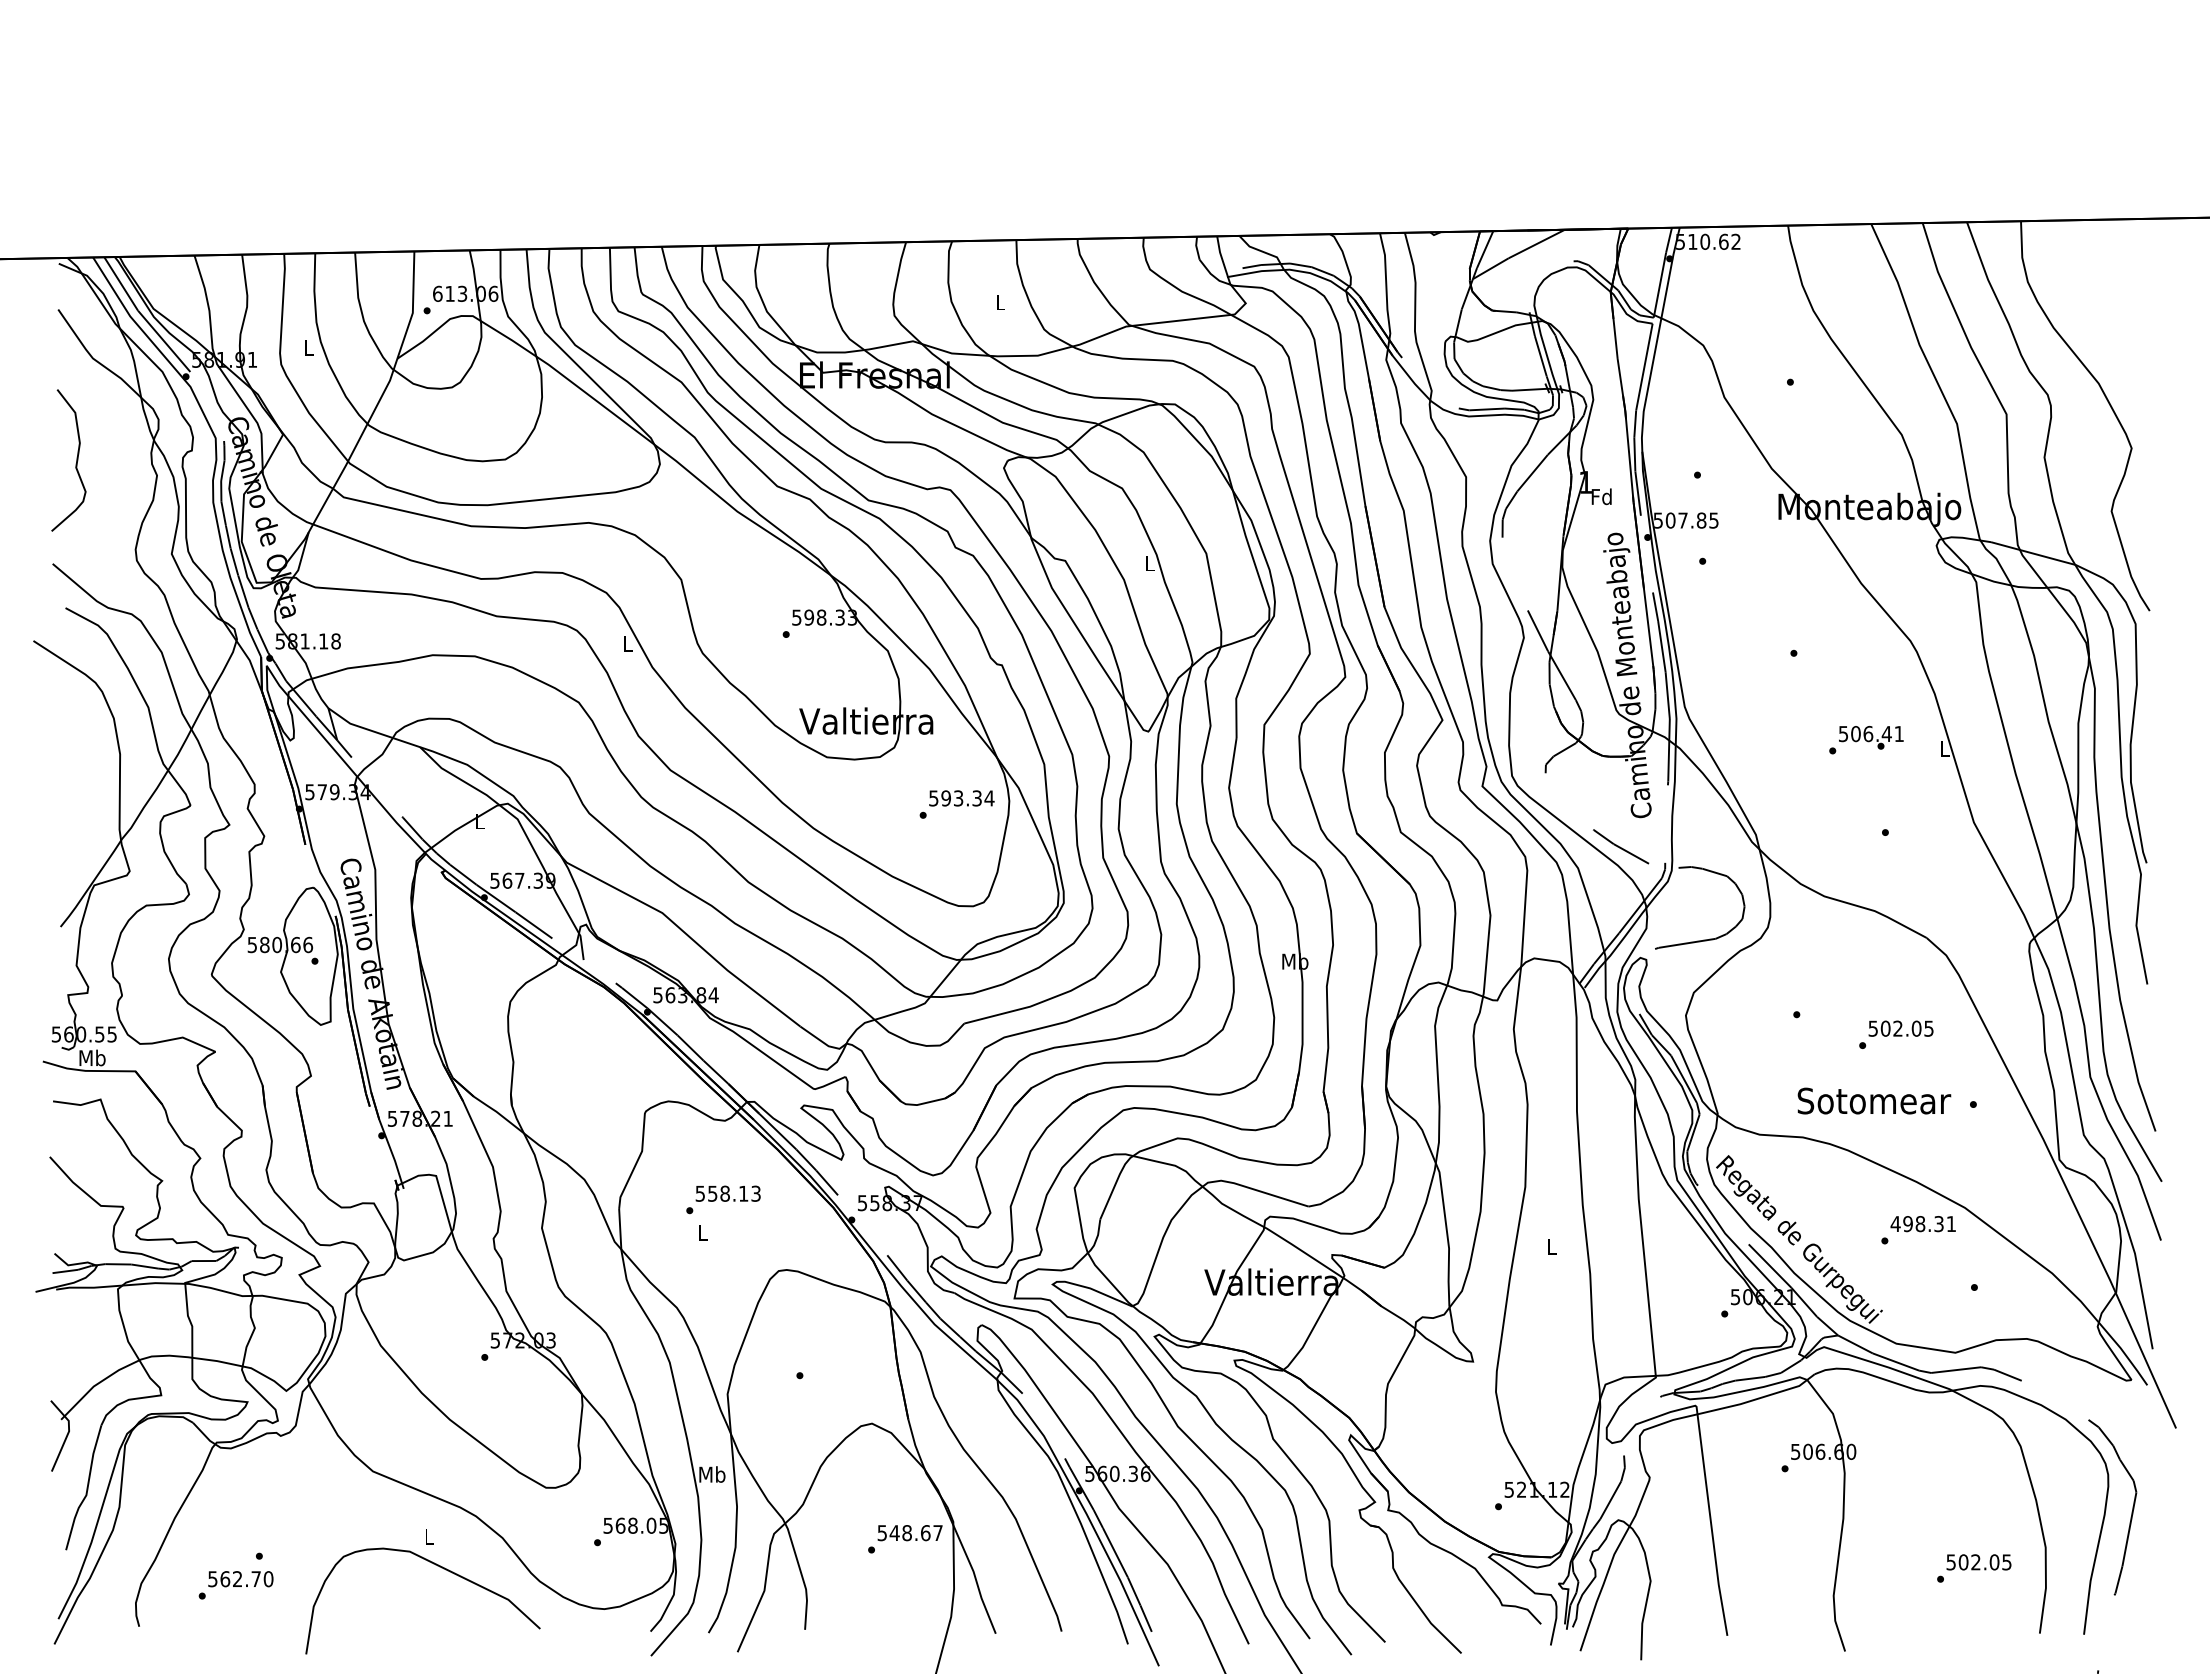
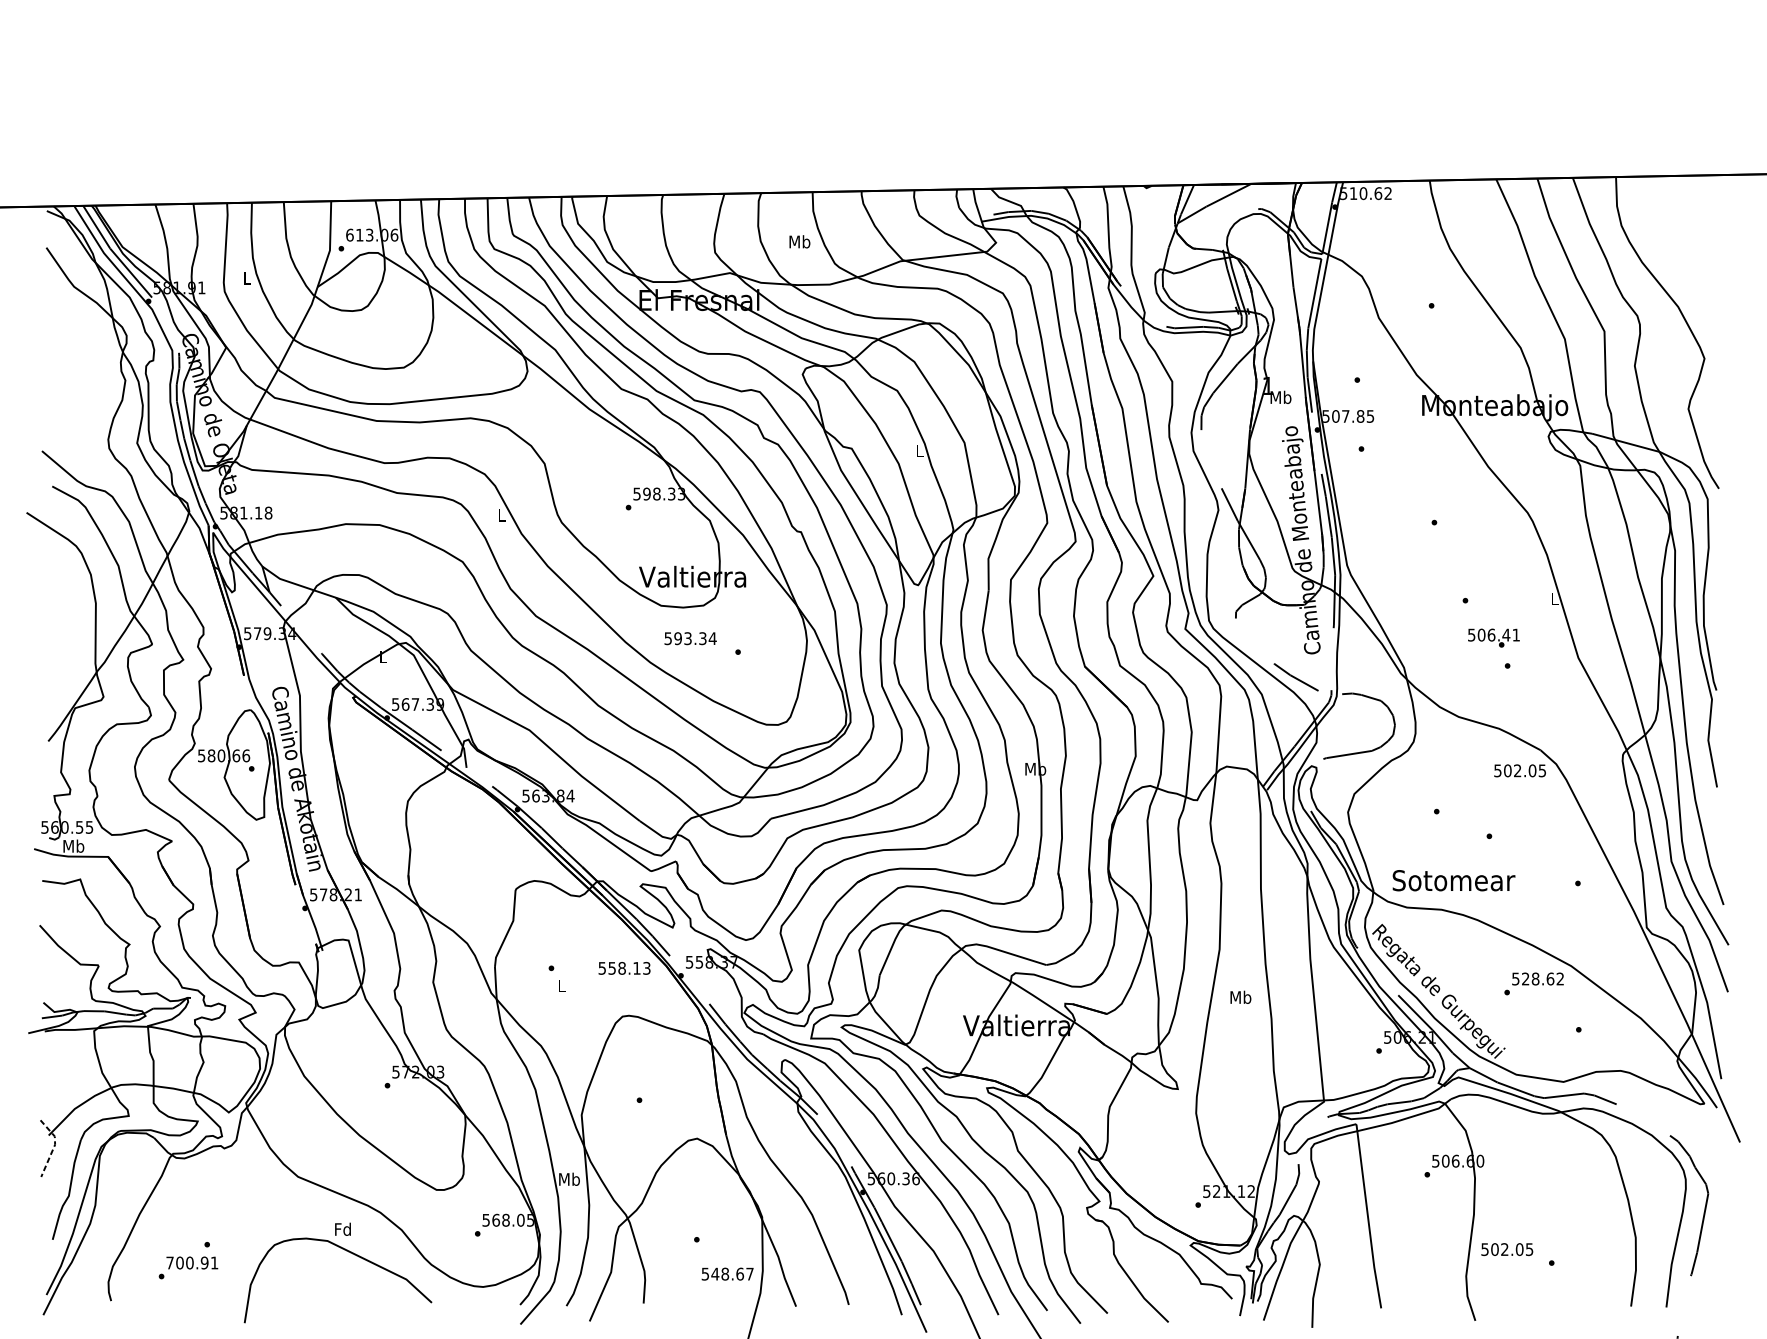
text: (1000, 301) -> (799, 241), L -> Mb
curve: (75, 463) -> (60, 370), removed
text: (1602, 496) -> (1281, 397), Fd -> Mb
text: (1871, 737) -> (1494, 637), moved
text: (961, 798) -> (690, 638), moved
text: (1900, 1028) -> (1519, 770), moved
text: (1874, 1100) -> (1454, 880), moved
text: (727, 1193) -> (623, 968), moved
text: (1922, 1224) -> (1537, 979), 498.31 -> 528.62
text: (1551, 1246) -> (1240, 996), L -> Mb
line: (68, 1433) -> (54, 1146), solid -> dashed
text: (909, 1533) -> (727, 1274), moved
text: (428, 1536) -> (342, 1228), L -> Fd
text: (1978, 1562) -> (1506, 1249), moved
text: (240, 1579) -> (192, 1263), 562.70 -> 700.91

